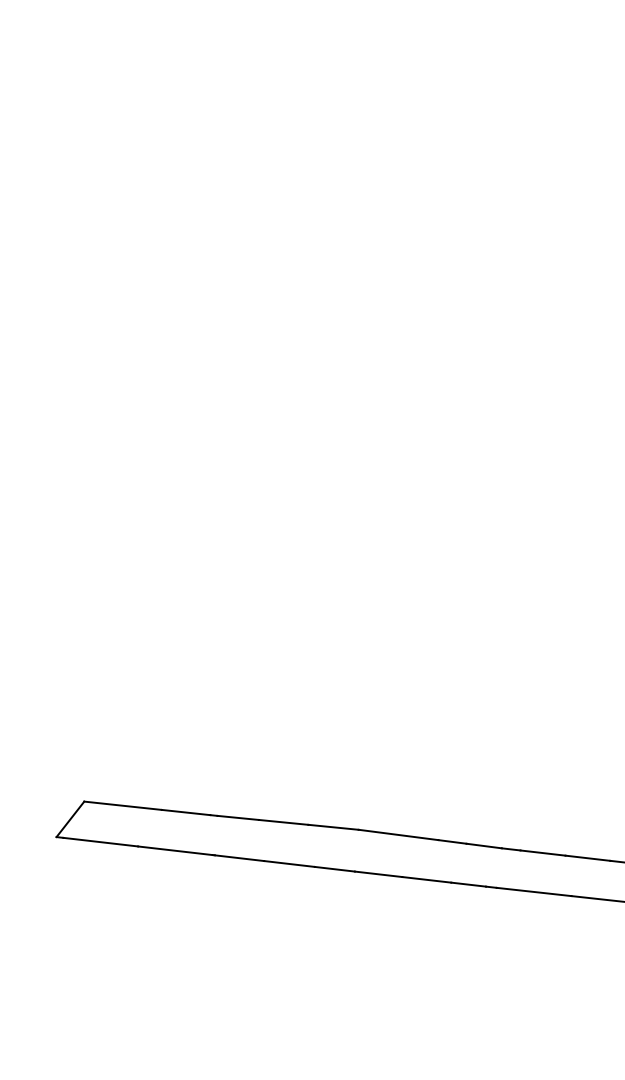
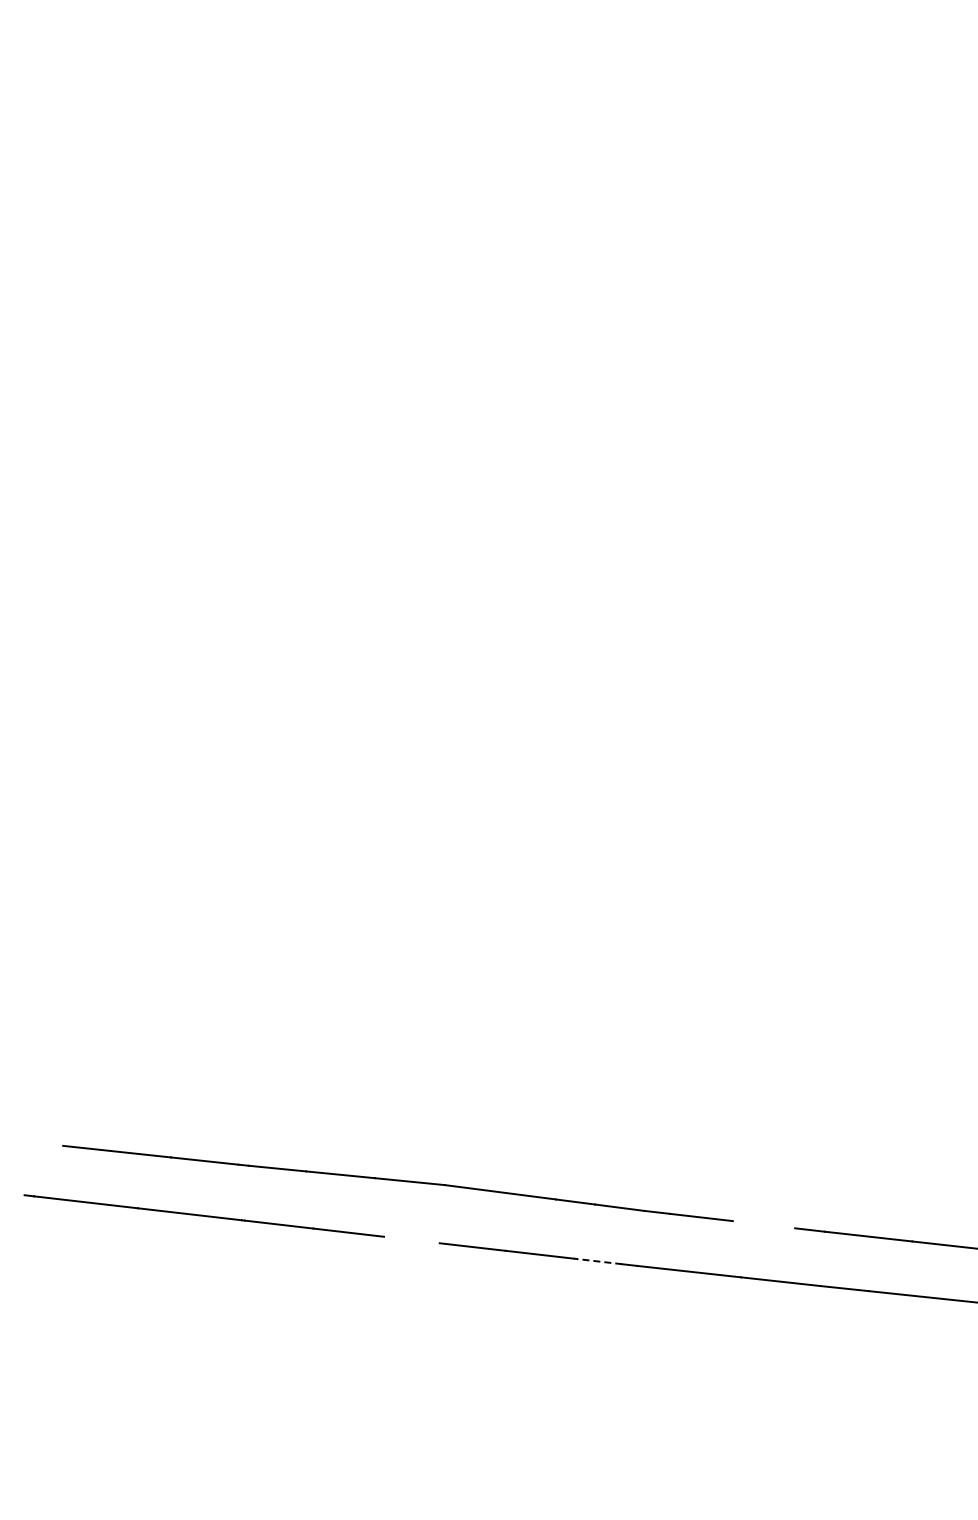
line: (70, 819) -> (43, 1170), removed
line: (587, 858) -> (763, 1224), removed
line: (334, 868) -> (411, 1239), removed
line: (468, 884) -> (597, 1261), solid -> dashed

